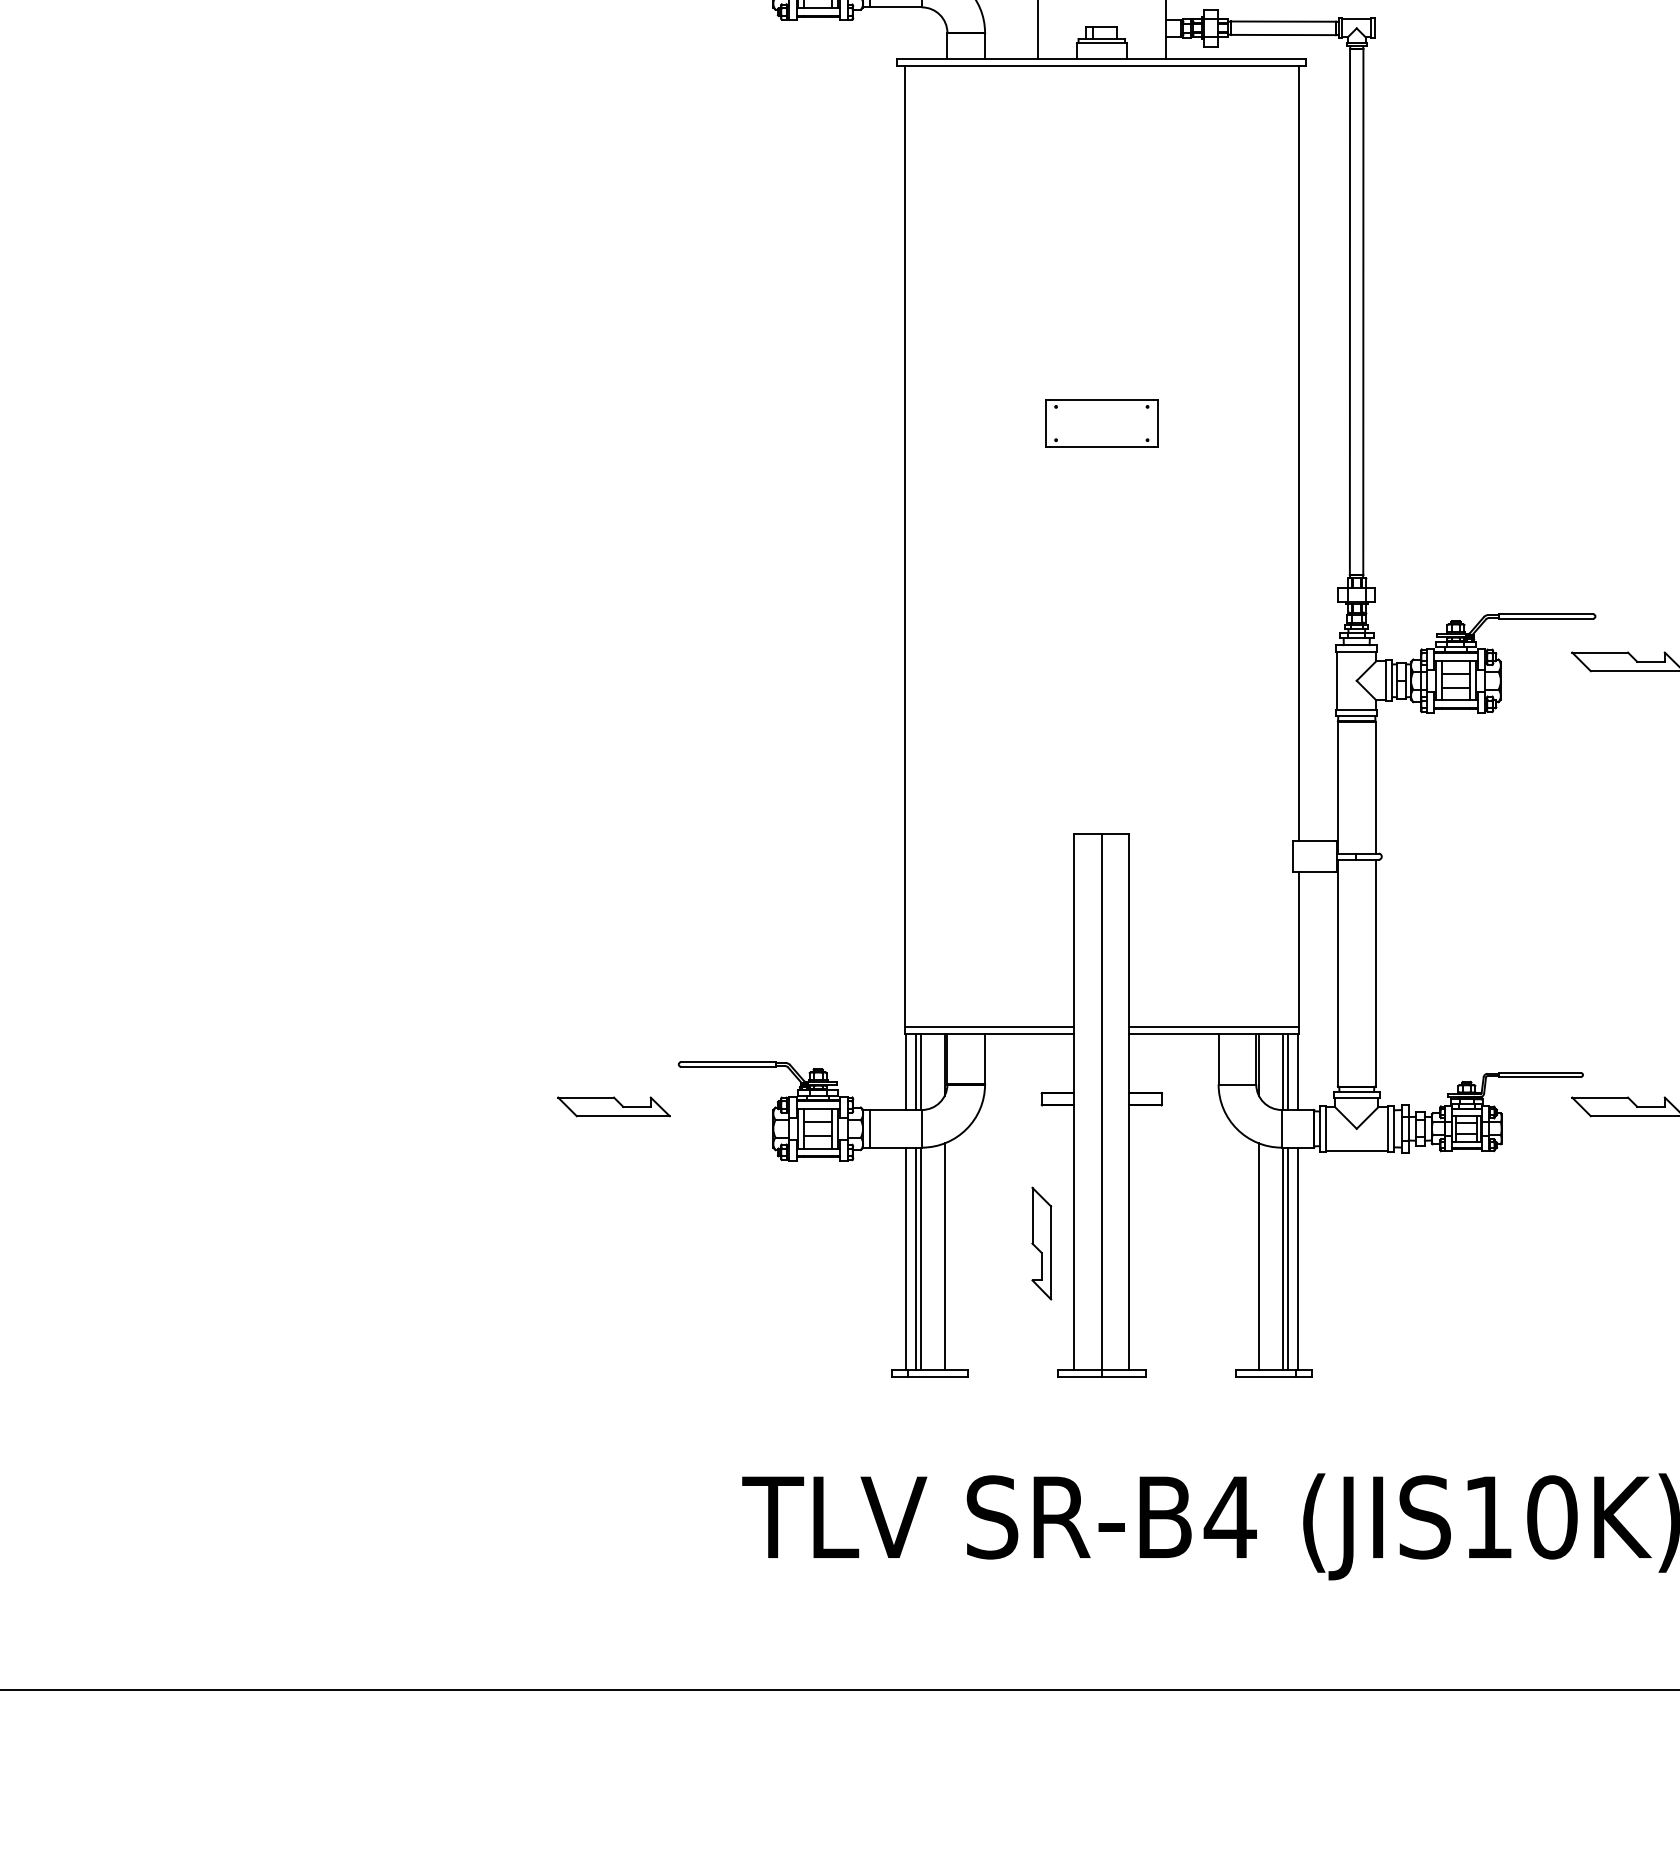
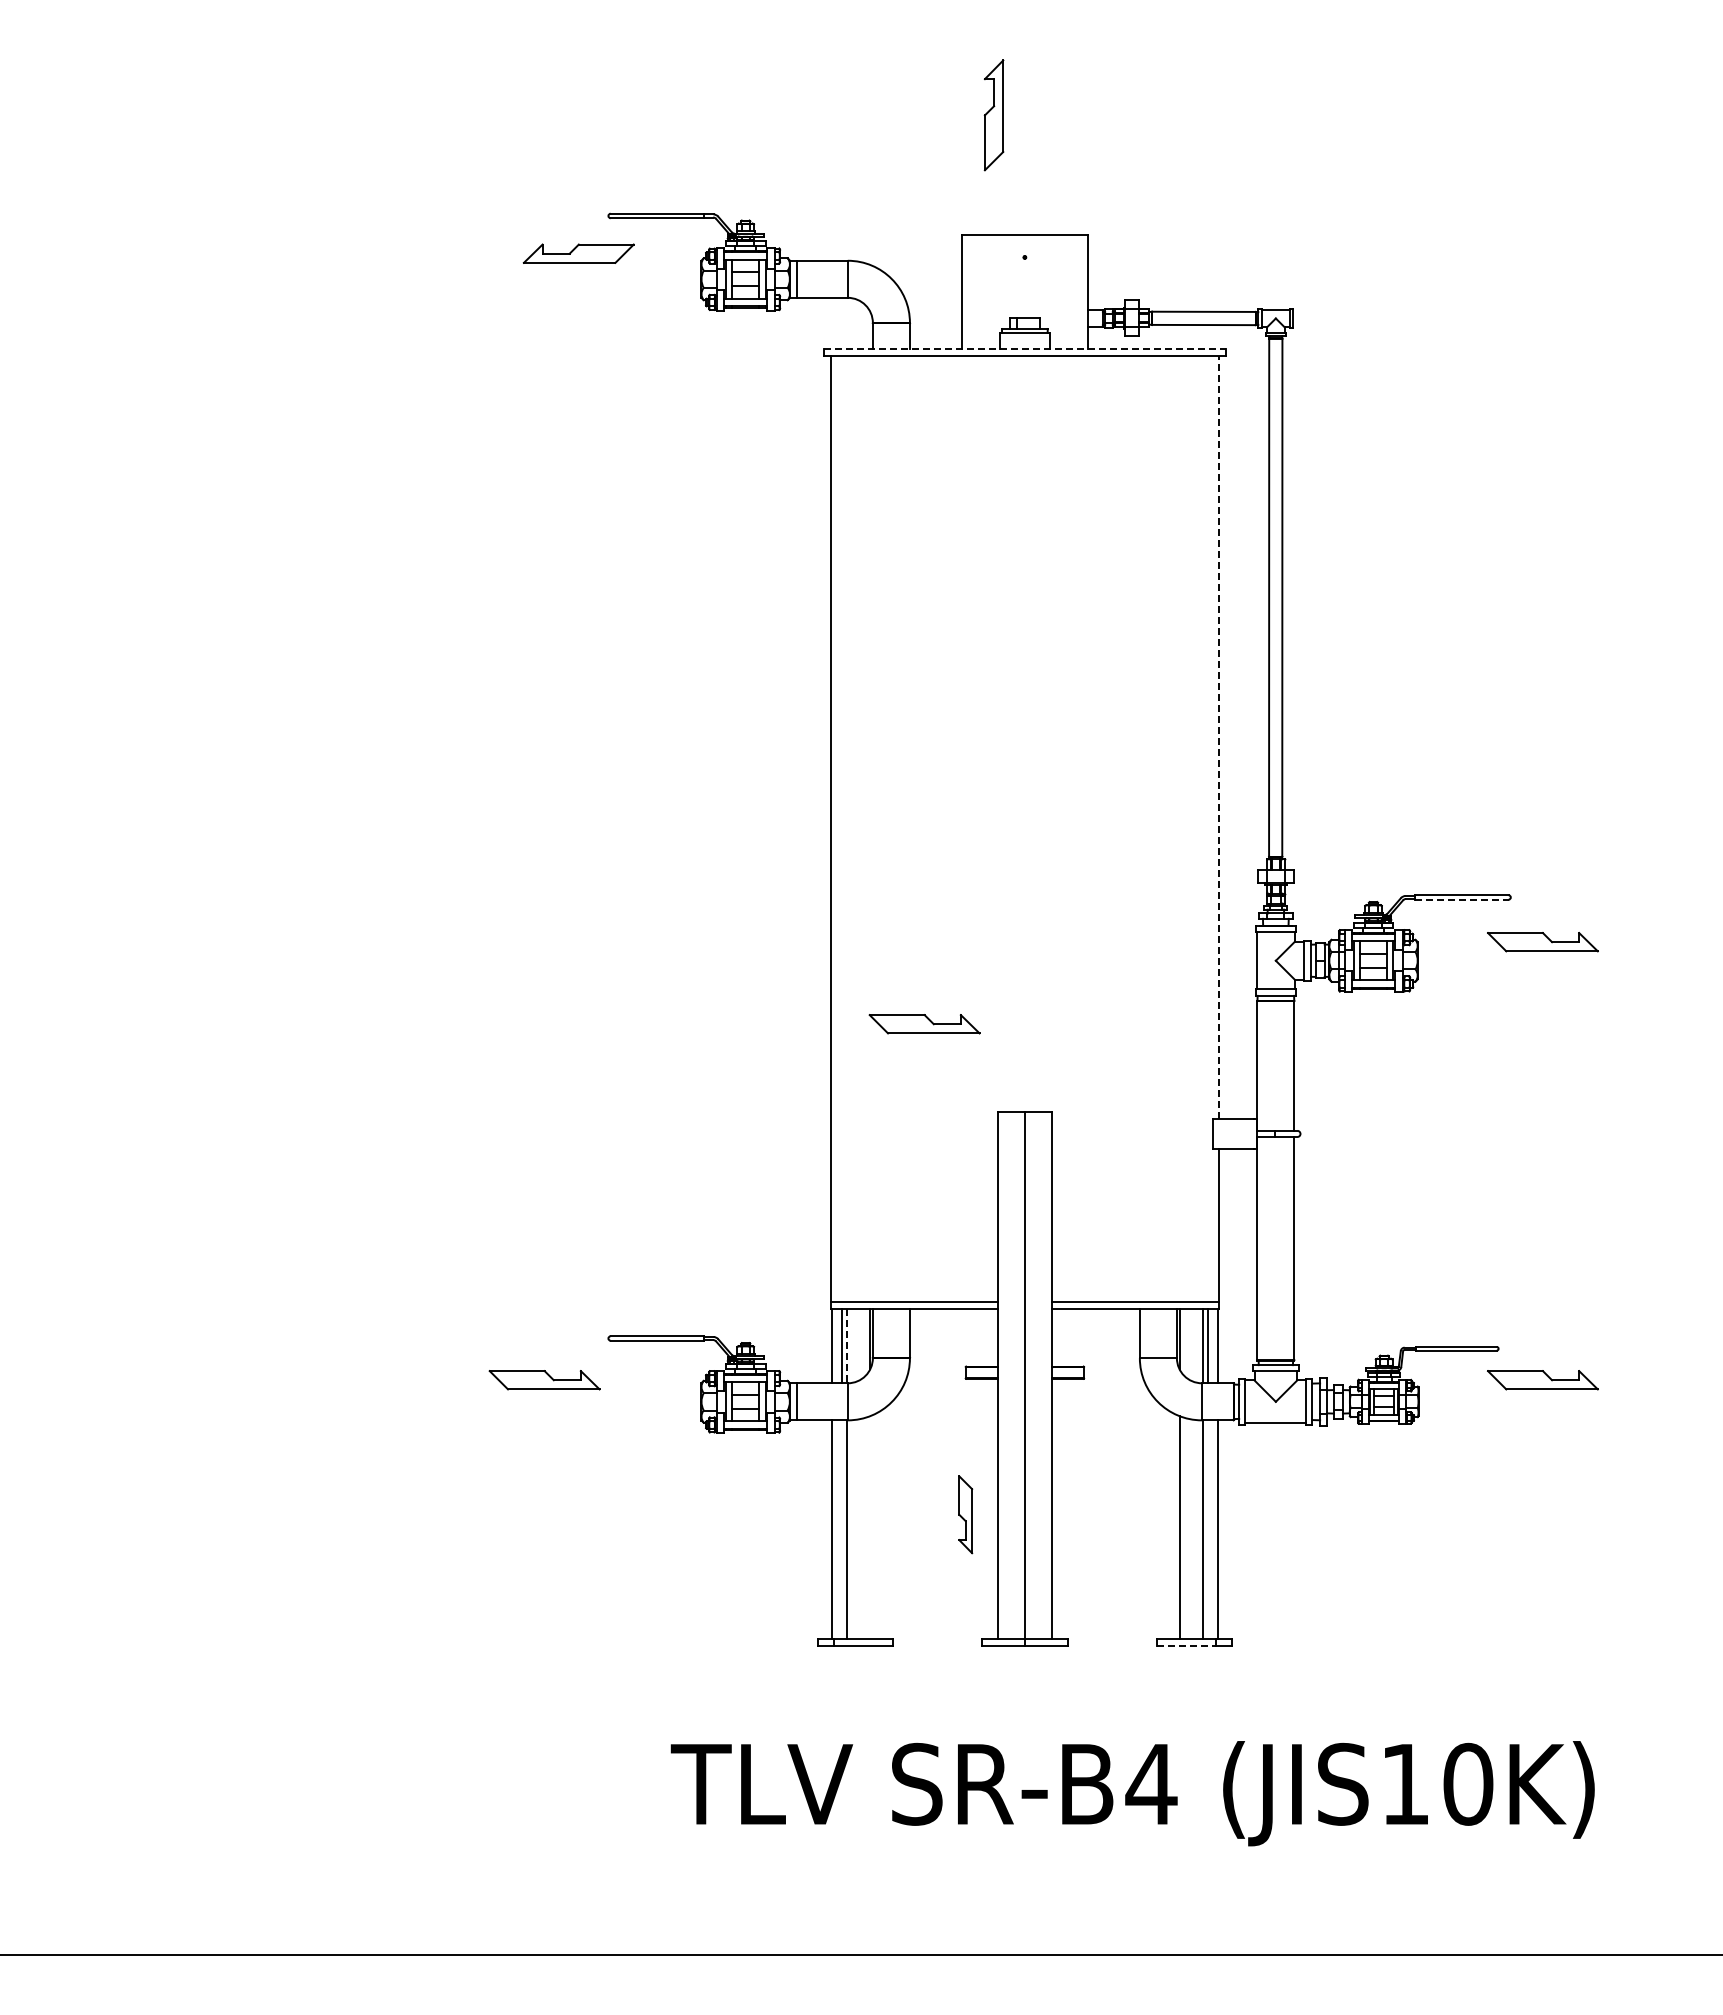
line: (1102, 59) -> (1025, 349), solid -> dashed
part: (1101, 423) -> (1024, 707), removed
line: (1298, 452) -> (1218, 736), solid -> dashed
line: (1545, 618) -> (1461, 899), solid -> dashed
part: (999, 745) -> (924, 1024), added
line: (920, 1072) -> (846, 1346), solid -> dashed
part: (1041, 1243) -> (965, 1514), size x0.7
line: (944, 1256) -> (870, 1527), removed
line: (916, 1258) -> (842, 1529), removed
line: (1287, 1258) -> (1207, 1529), removed
line: (1265, 1376) -> (1186, 1645), solid -> dashed

